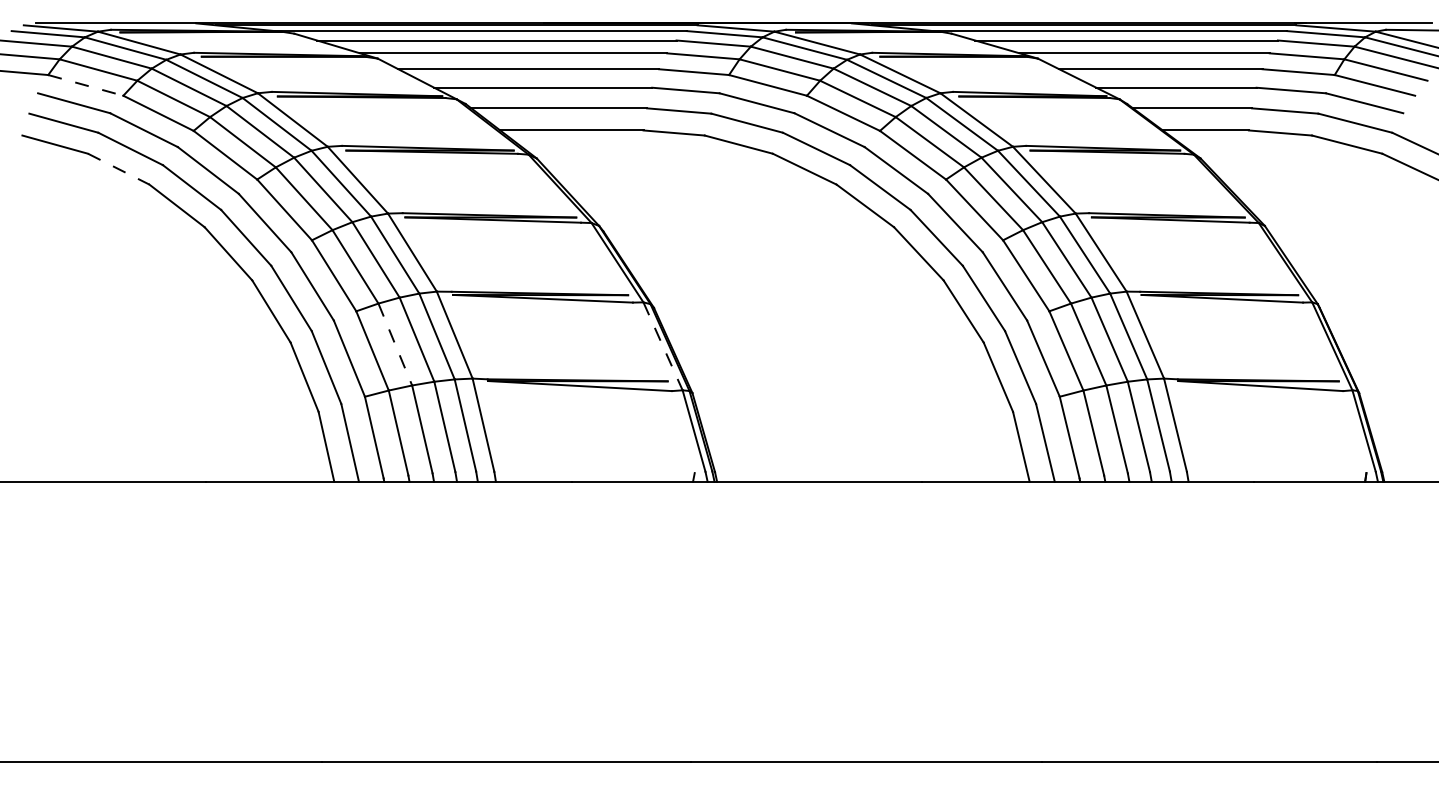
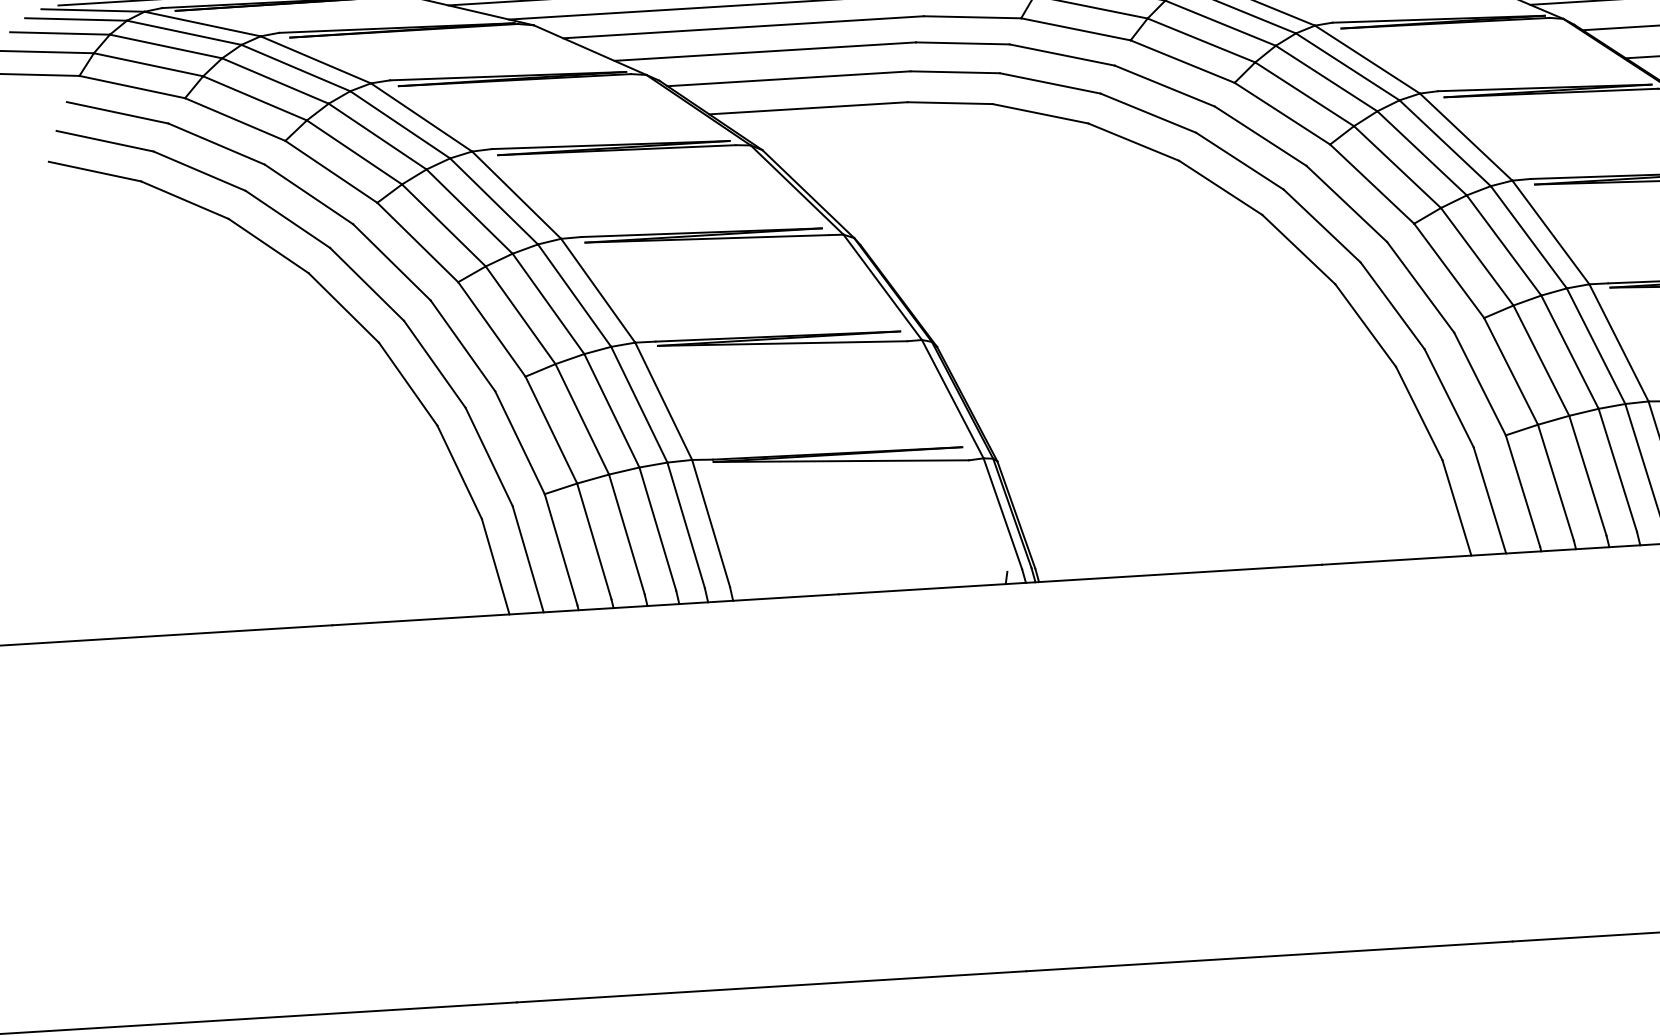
line: (85, 85) -> (131, 87), dashed -> solid
line: (119, 169) -> (185, 200), dashed -> solid
line: (395, 345) -> (582, 420), dashed -> solid
line: (663, 346) -> (953, 399), dashed -> solid

